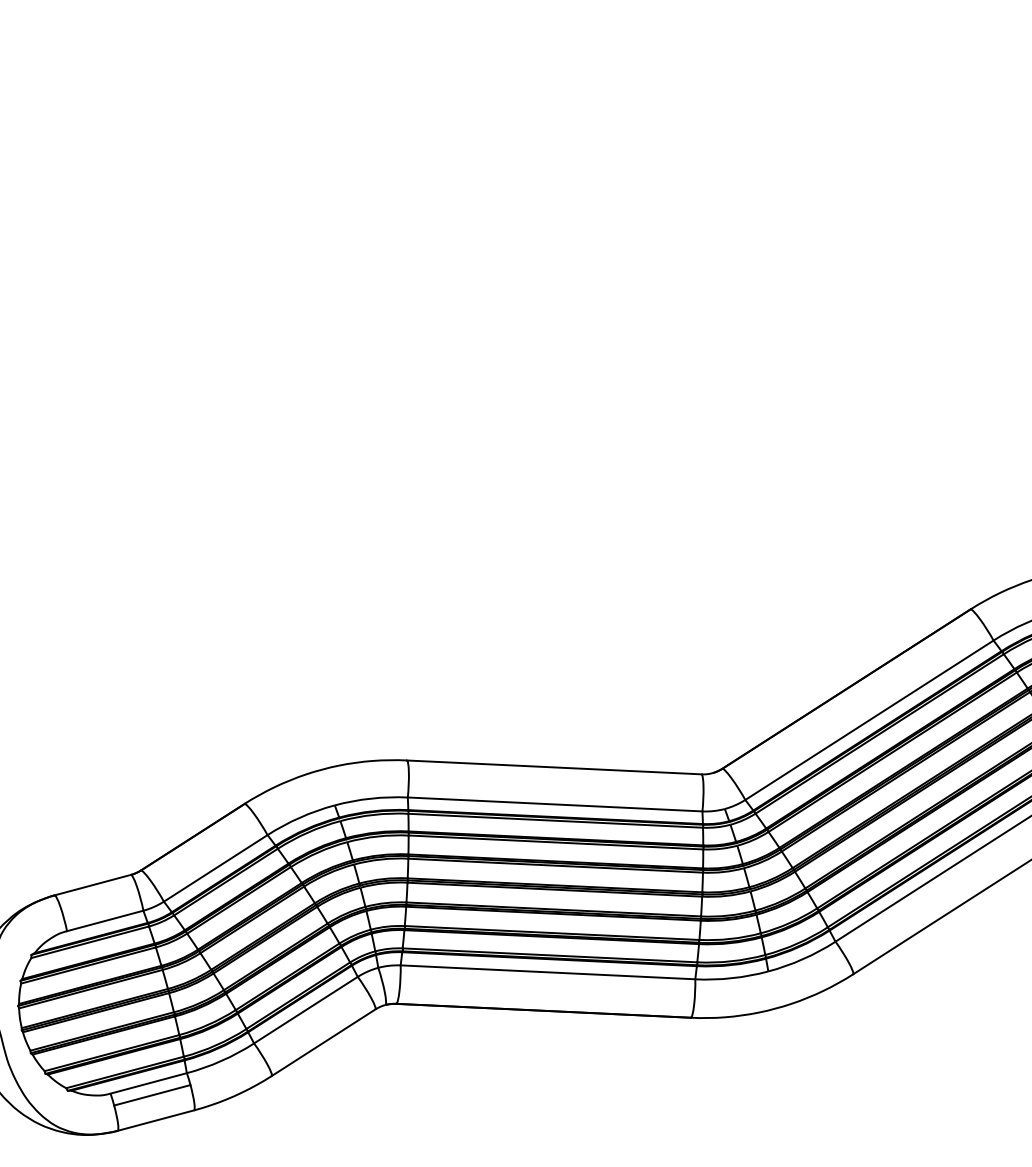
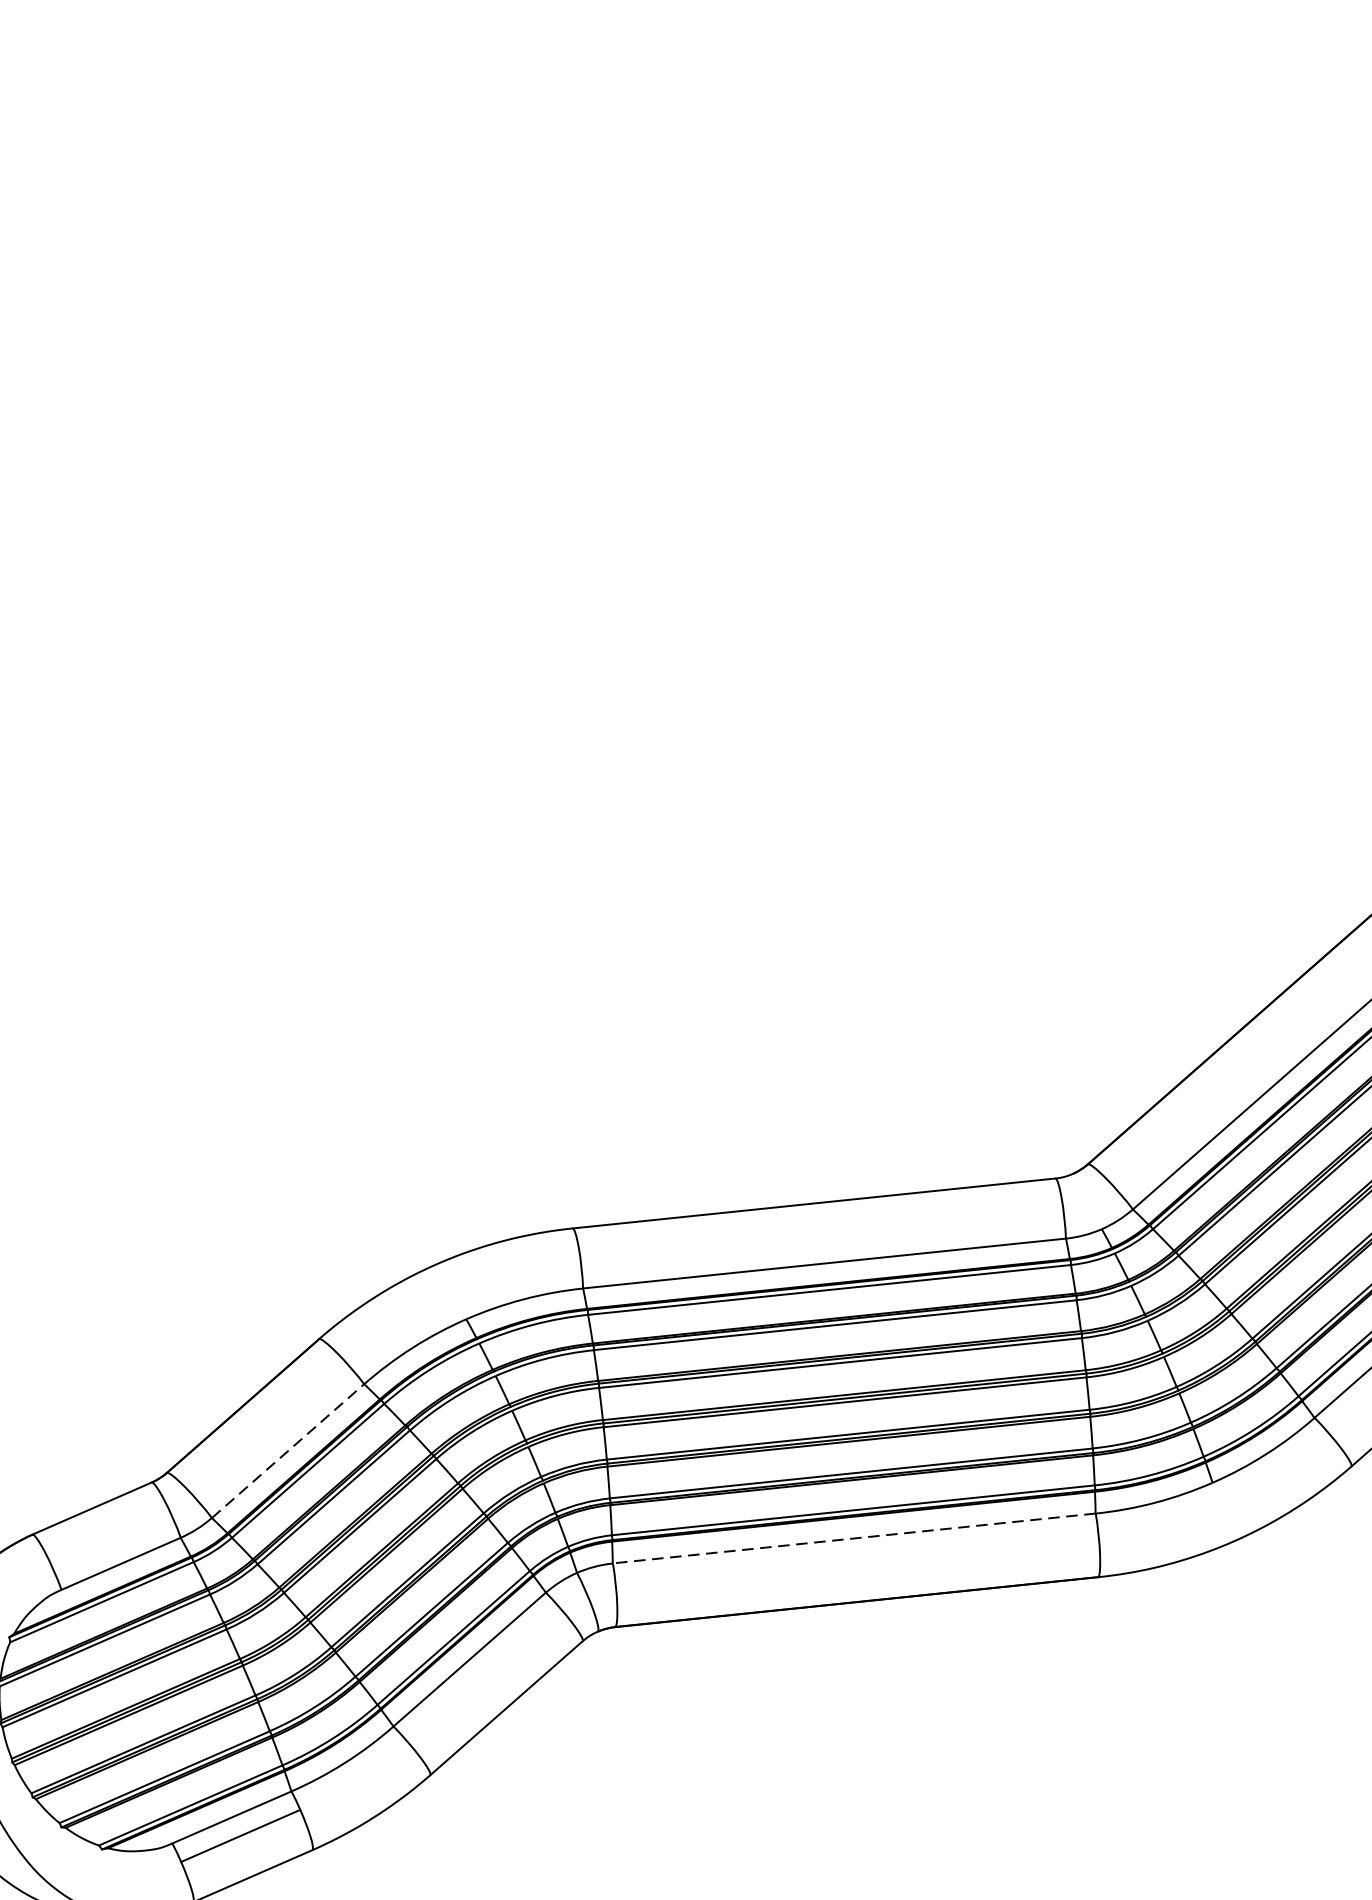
line: (215, 868) -> (287, 1451), solid -> dashed
line: (547, 972) -> (853, 1538), solid -> dashed

